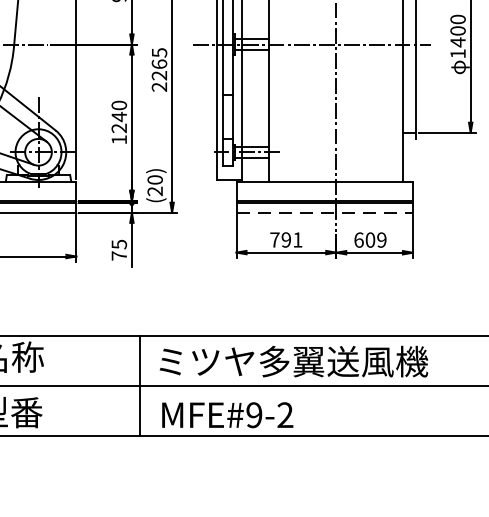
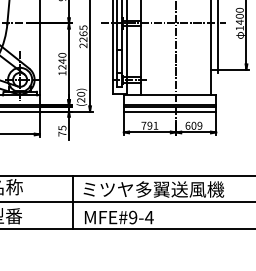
line: (325, 212) -> (170, 111), dashed -> solid
text: (285, 415) -> (149, 217), MFE#9-2 -> MFE#9-4

